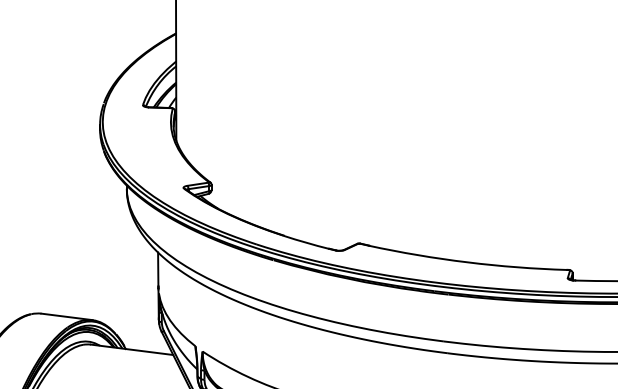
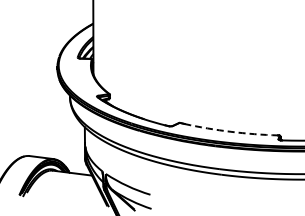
arc: (466, 261) -> (230, 131), solid -> dashed

